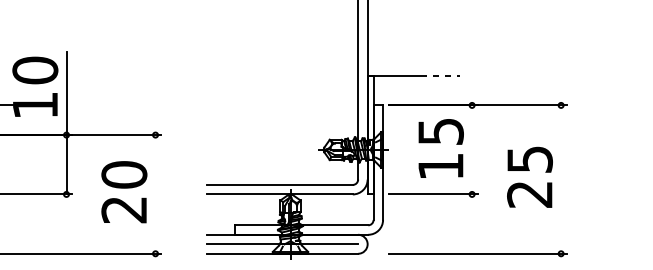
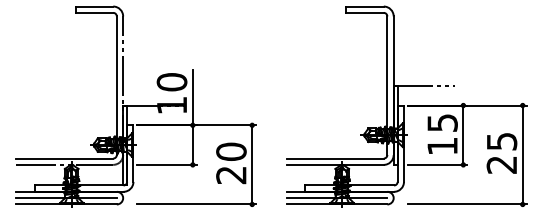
line: (472, 148) -> (463, 134), added
line: (560, 178) -> (522, 154), added
line: (155, 193) -> (252, 164), added

